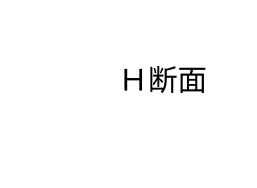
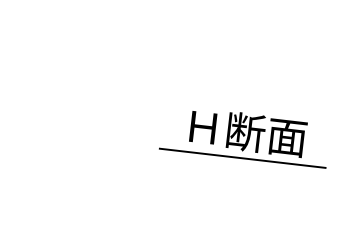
line: (162, 97) -> (241, 157), added

